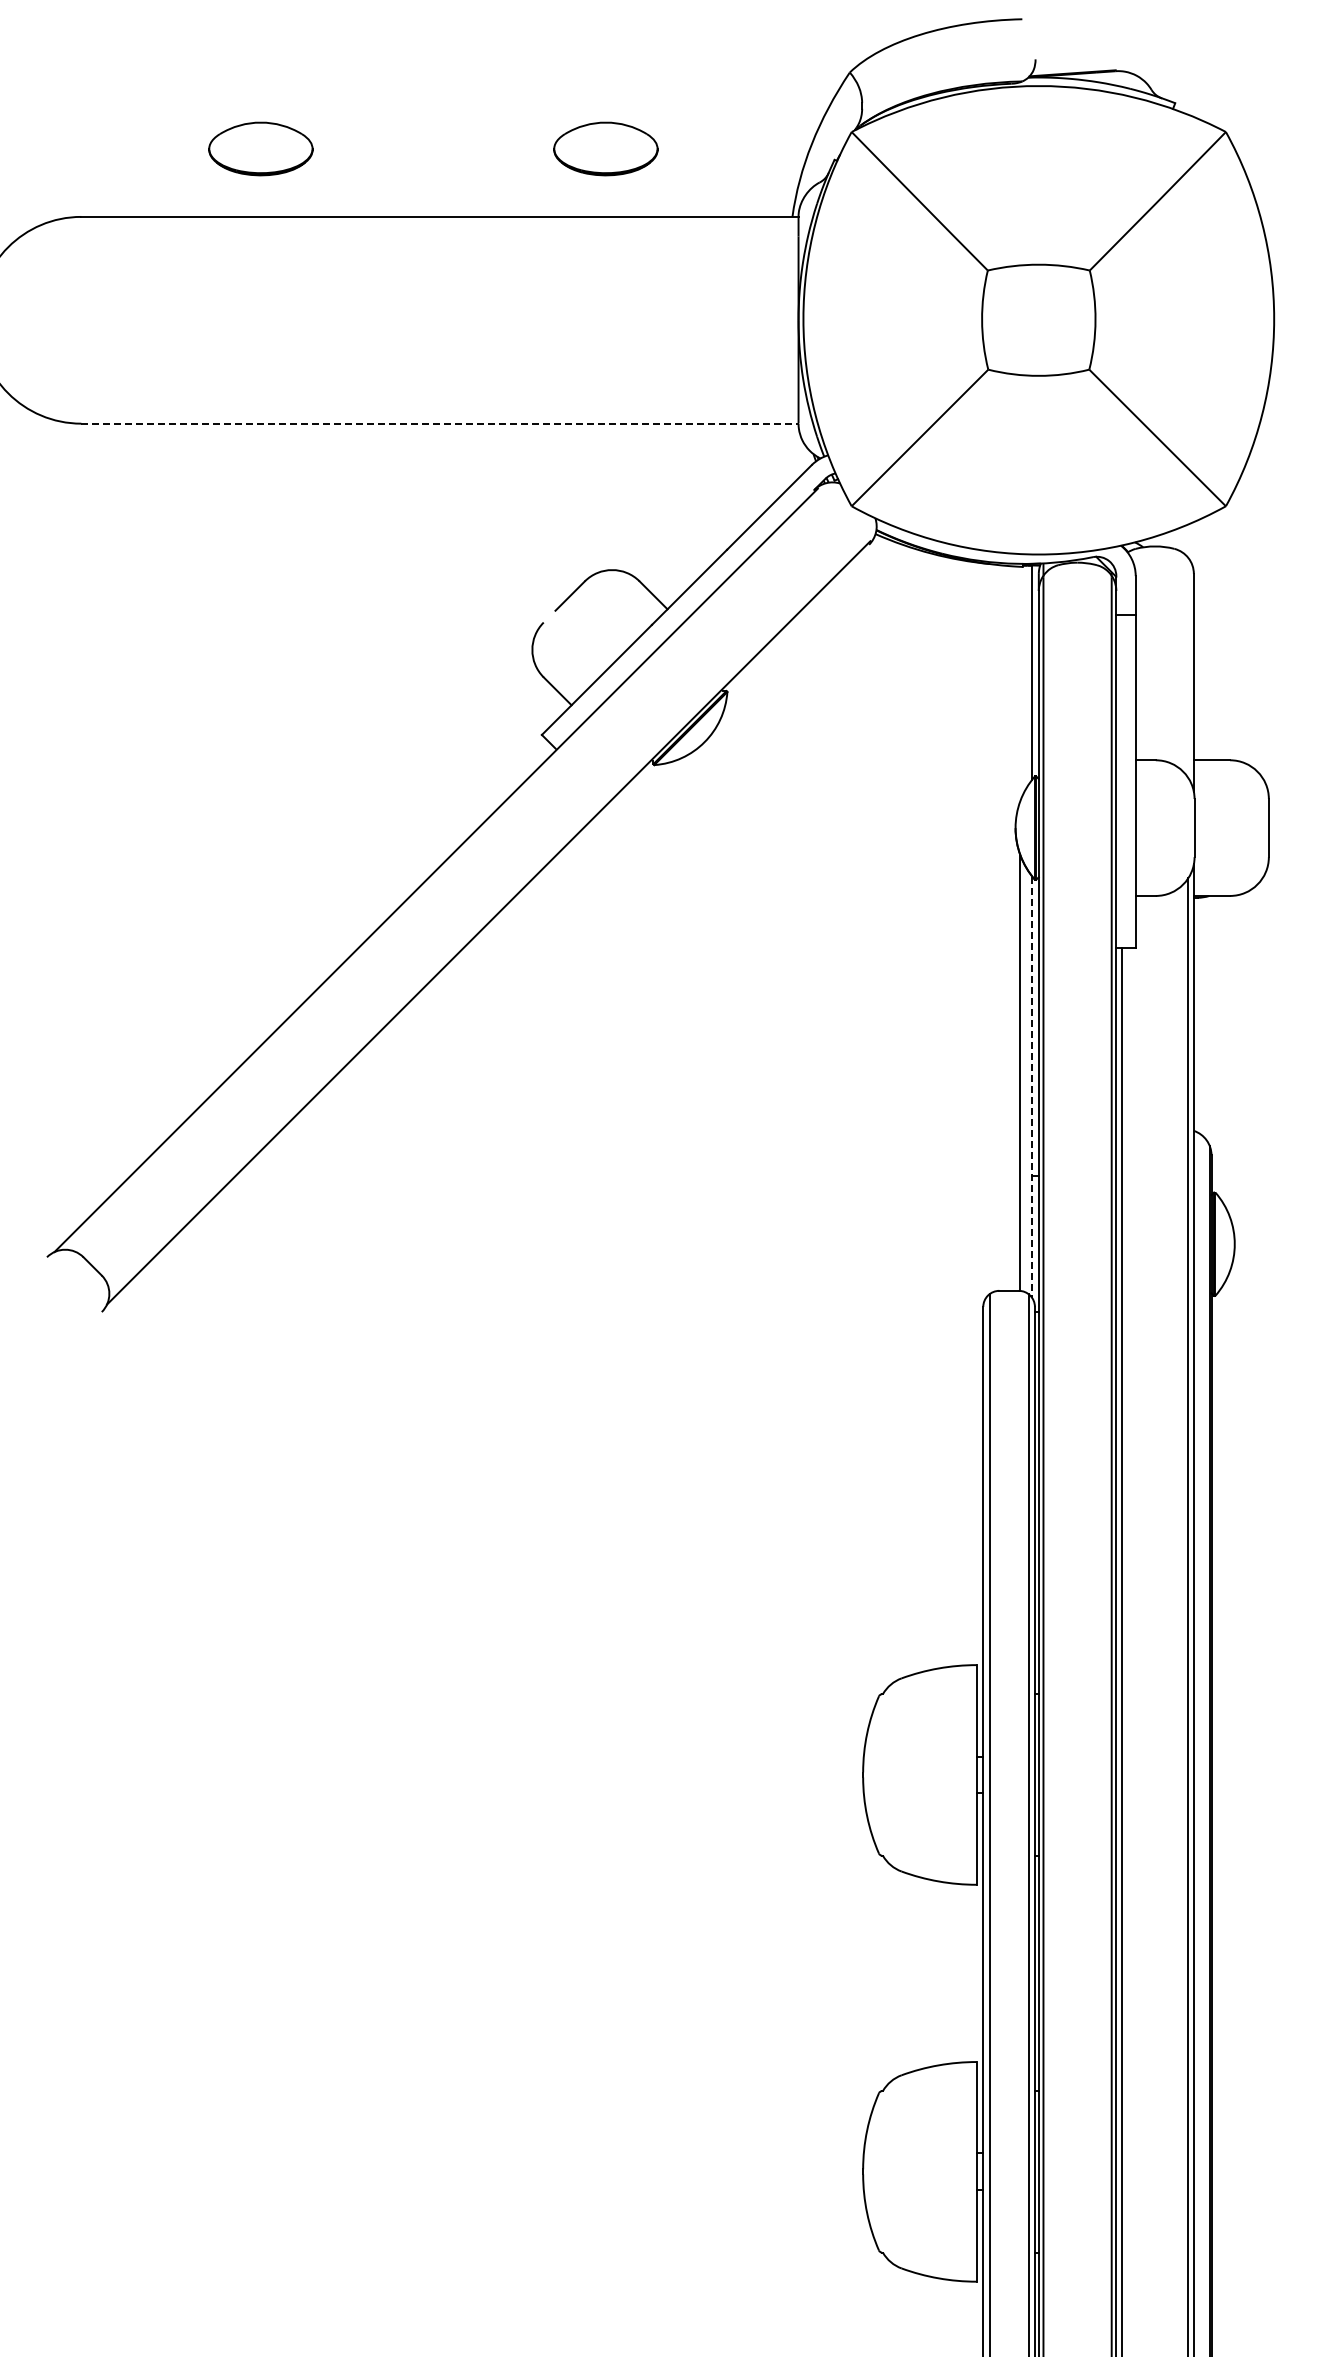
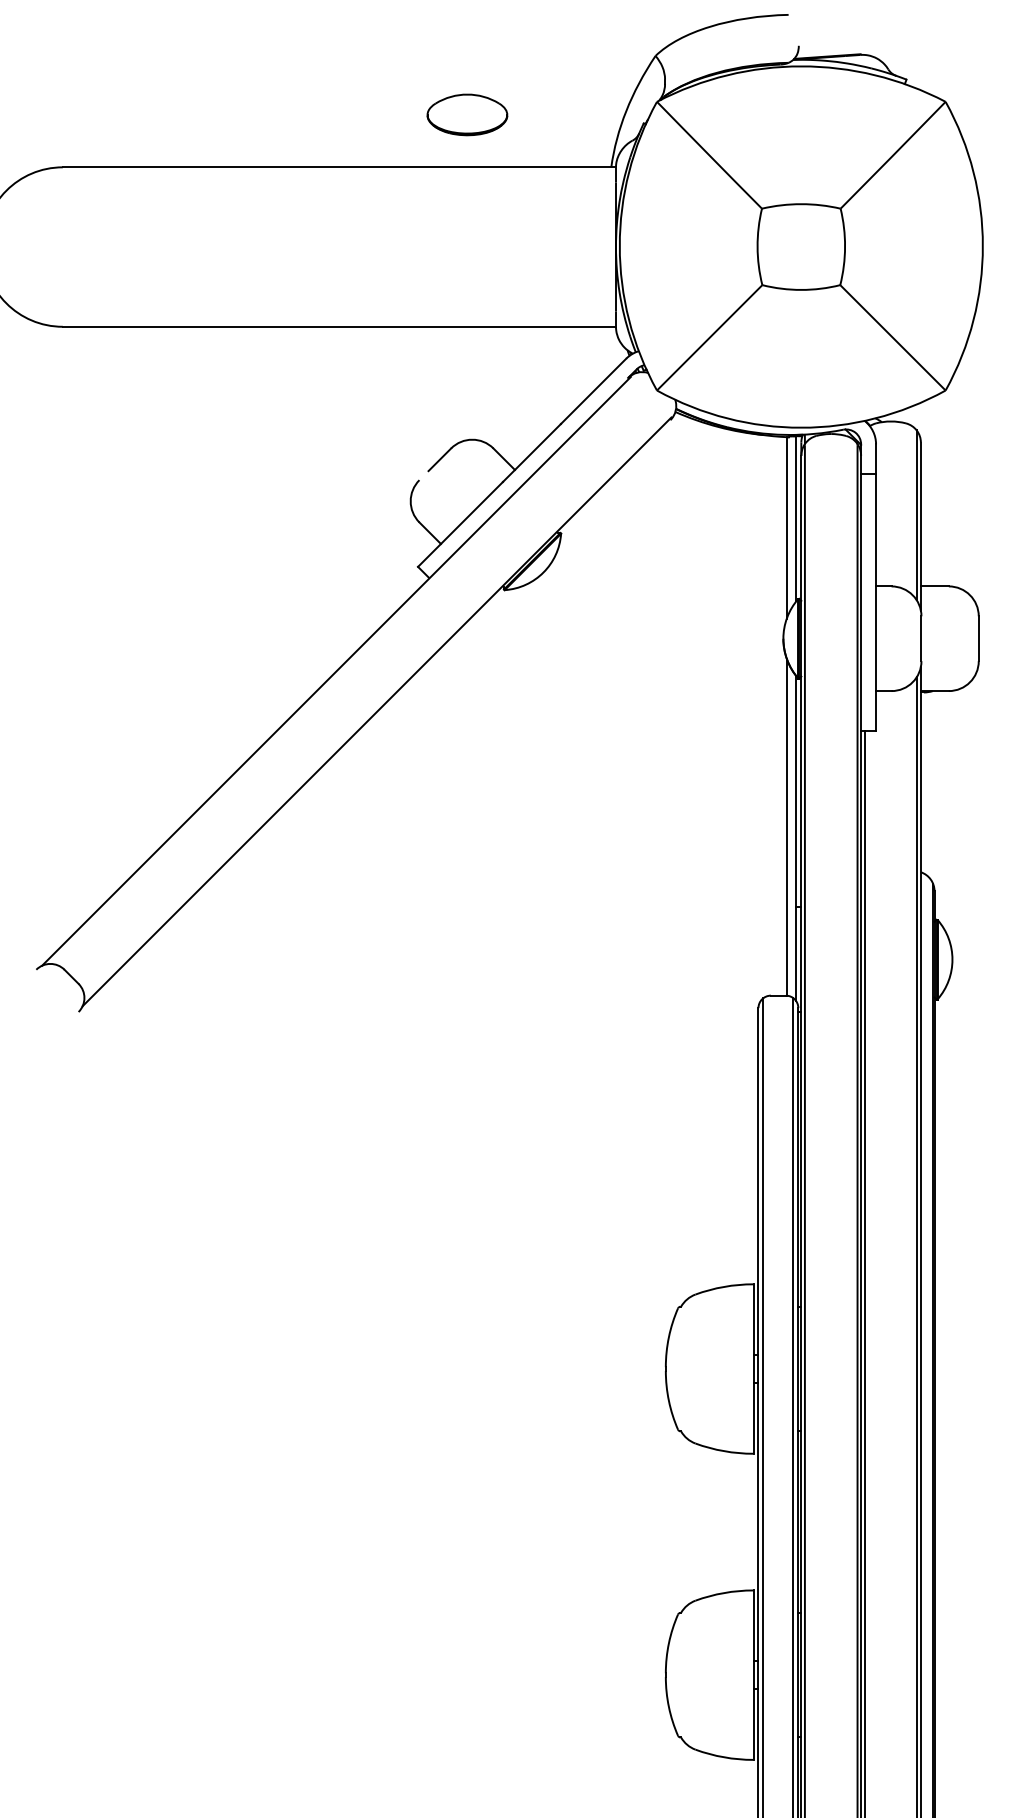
part: (260, 148) -> (201, 114), removed
line: (439, 423) -> (339, 326), dashed -> solid
line: (1188, 668) -> (916, 515), added
line: (1019, 684) -> (786, 527), added
line: (1032, 1087) -> (796, 838), dashed -> solid

